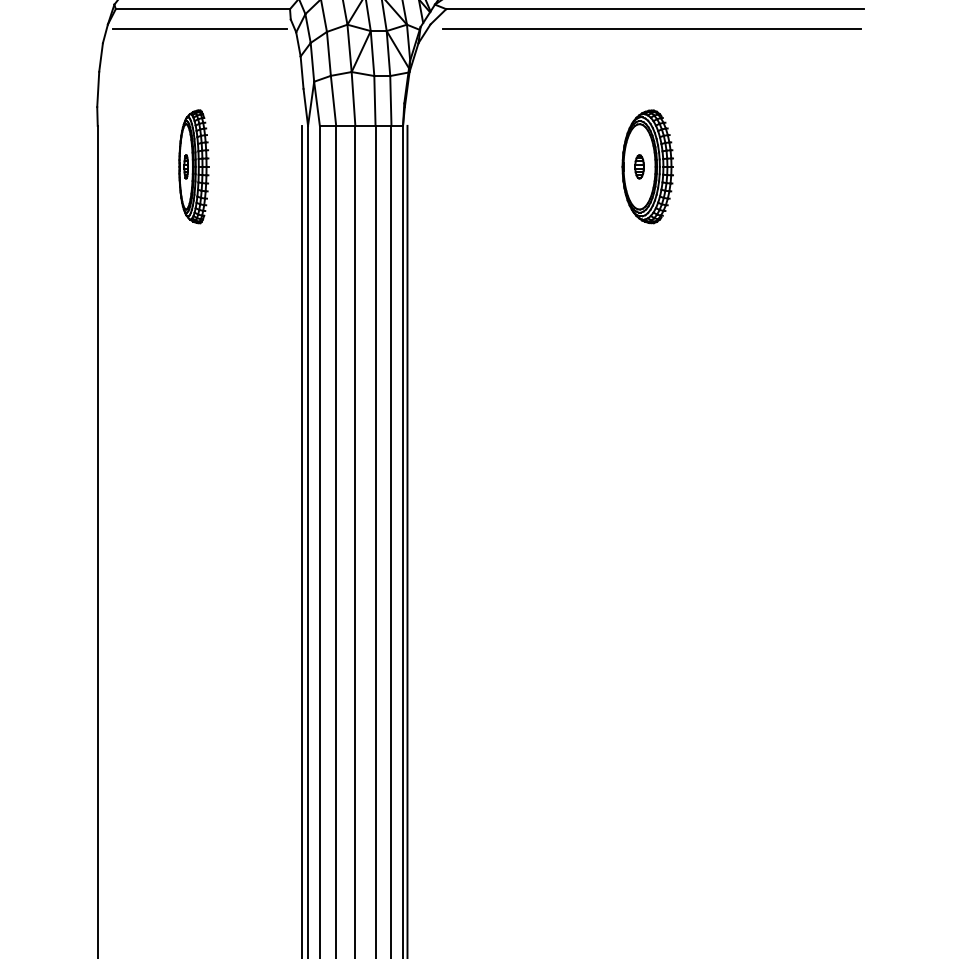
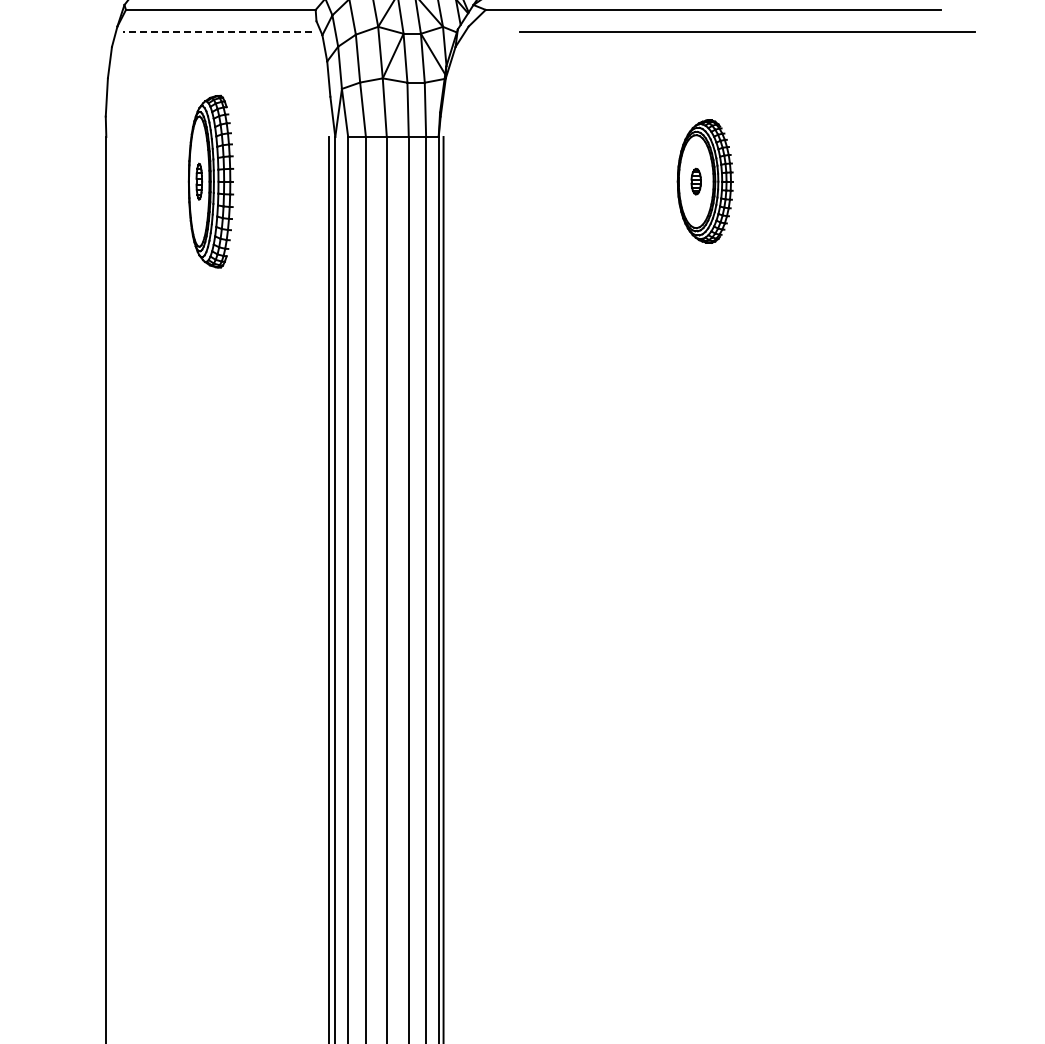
line: (199, 28) -> (217, 31), solid -> dashed
line: (652, 28) -> (747, 31), moved
part: (193, 166) -> (210, 181), size x1.4

